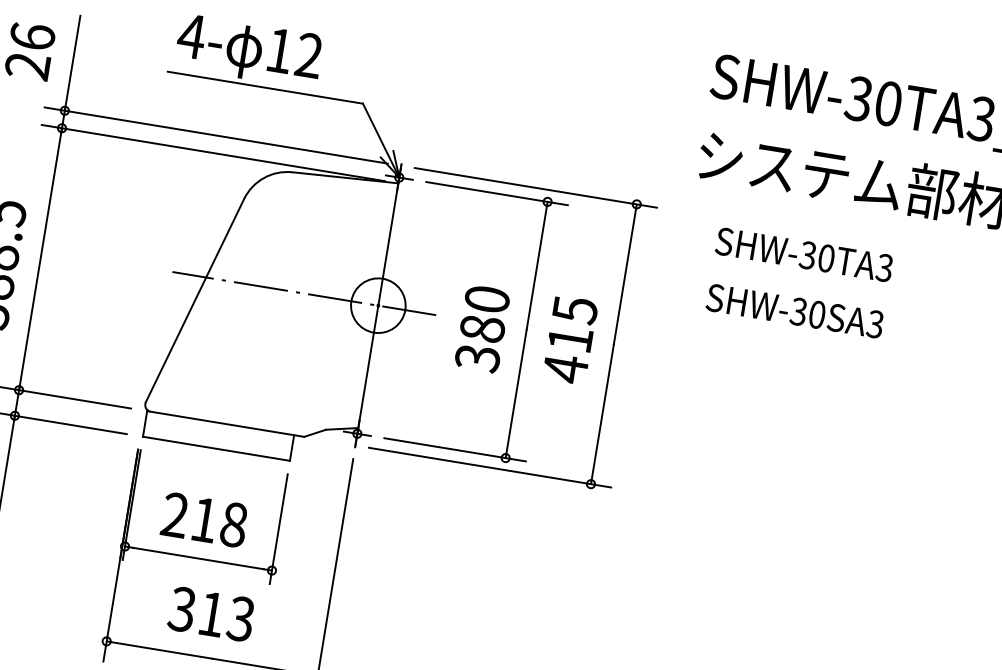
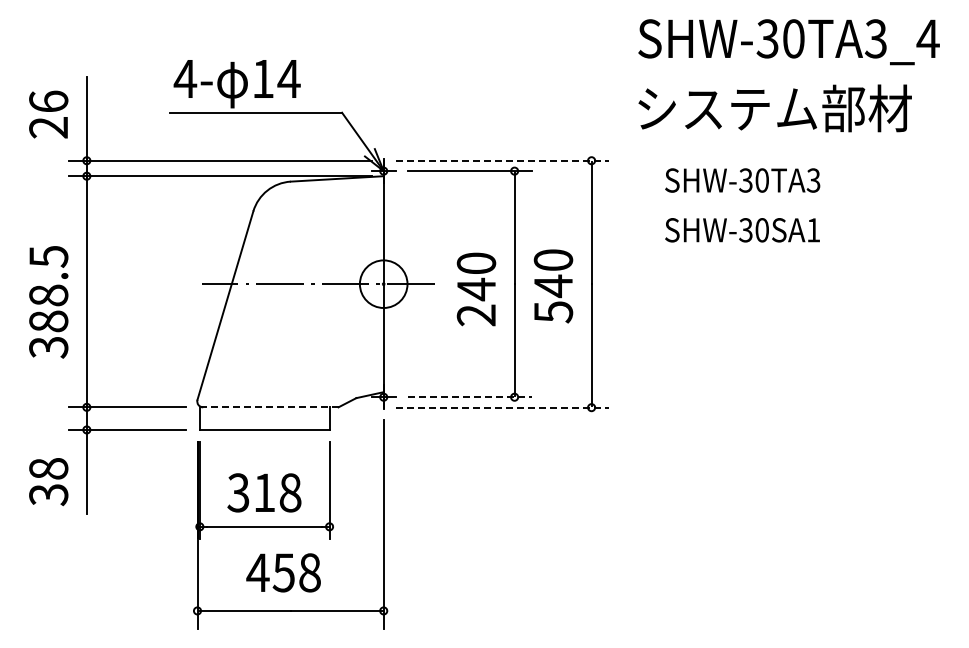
text: (308, 54) -> (288, 78), 12 -> 14
line: (535, 187) -> (502, 160), solid -> dashed
text: (875, 324) -> (813, 230), SHW-30SA3 -> SHW-30SA1
text: (570, 339) -> (553, 286), 415 -> 540
text: (480, 342) -> (476, 301), 380 -> 240
line: (224, 424) -> (268, 407), solid -> dashed
line: (455, 450) -> (470, 397), solid -> dashed
line: (490, 467) -> (502, 407), solid -> dashed
text: (175, 514) -> (238, 492), 218 -> 318
text: (211, 613) -> (283, 572), 313 -> 458

